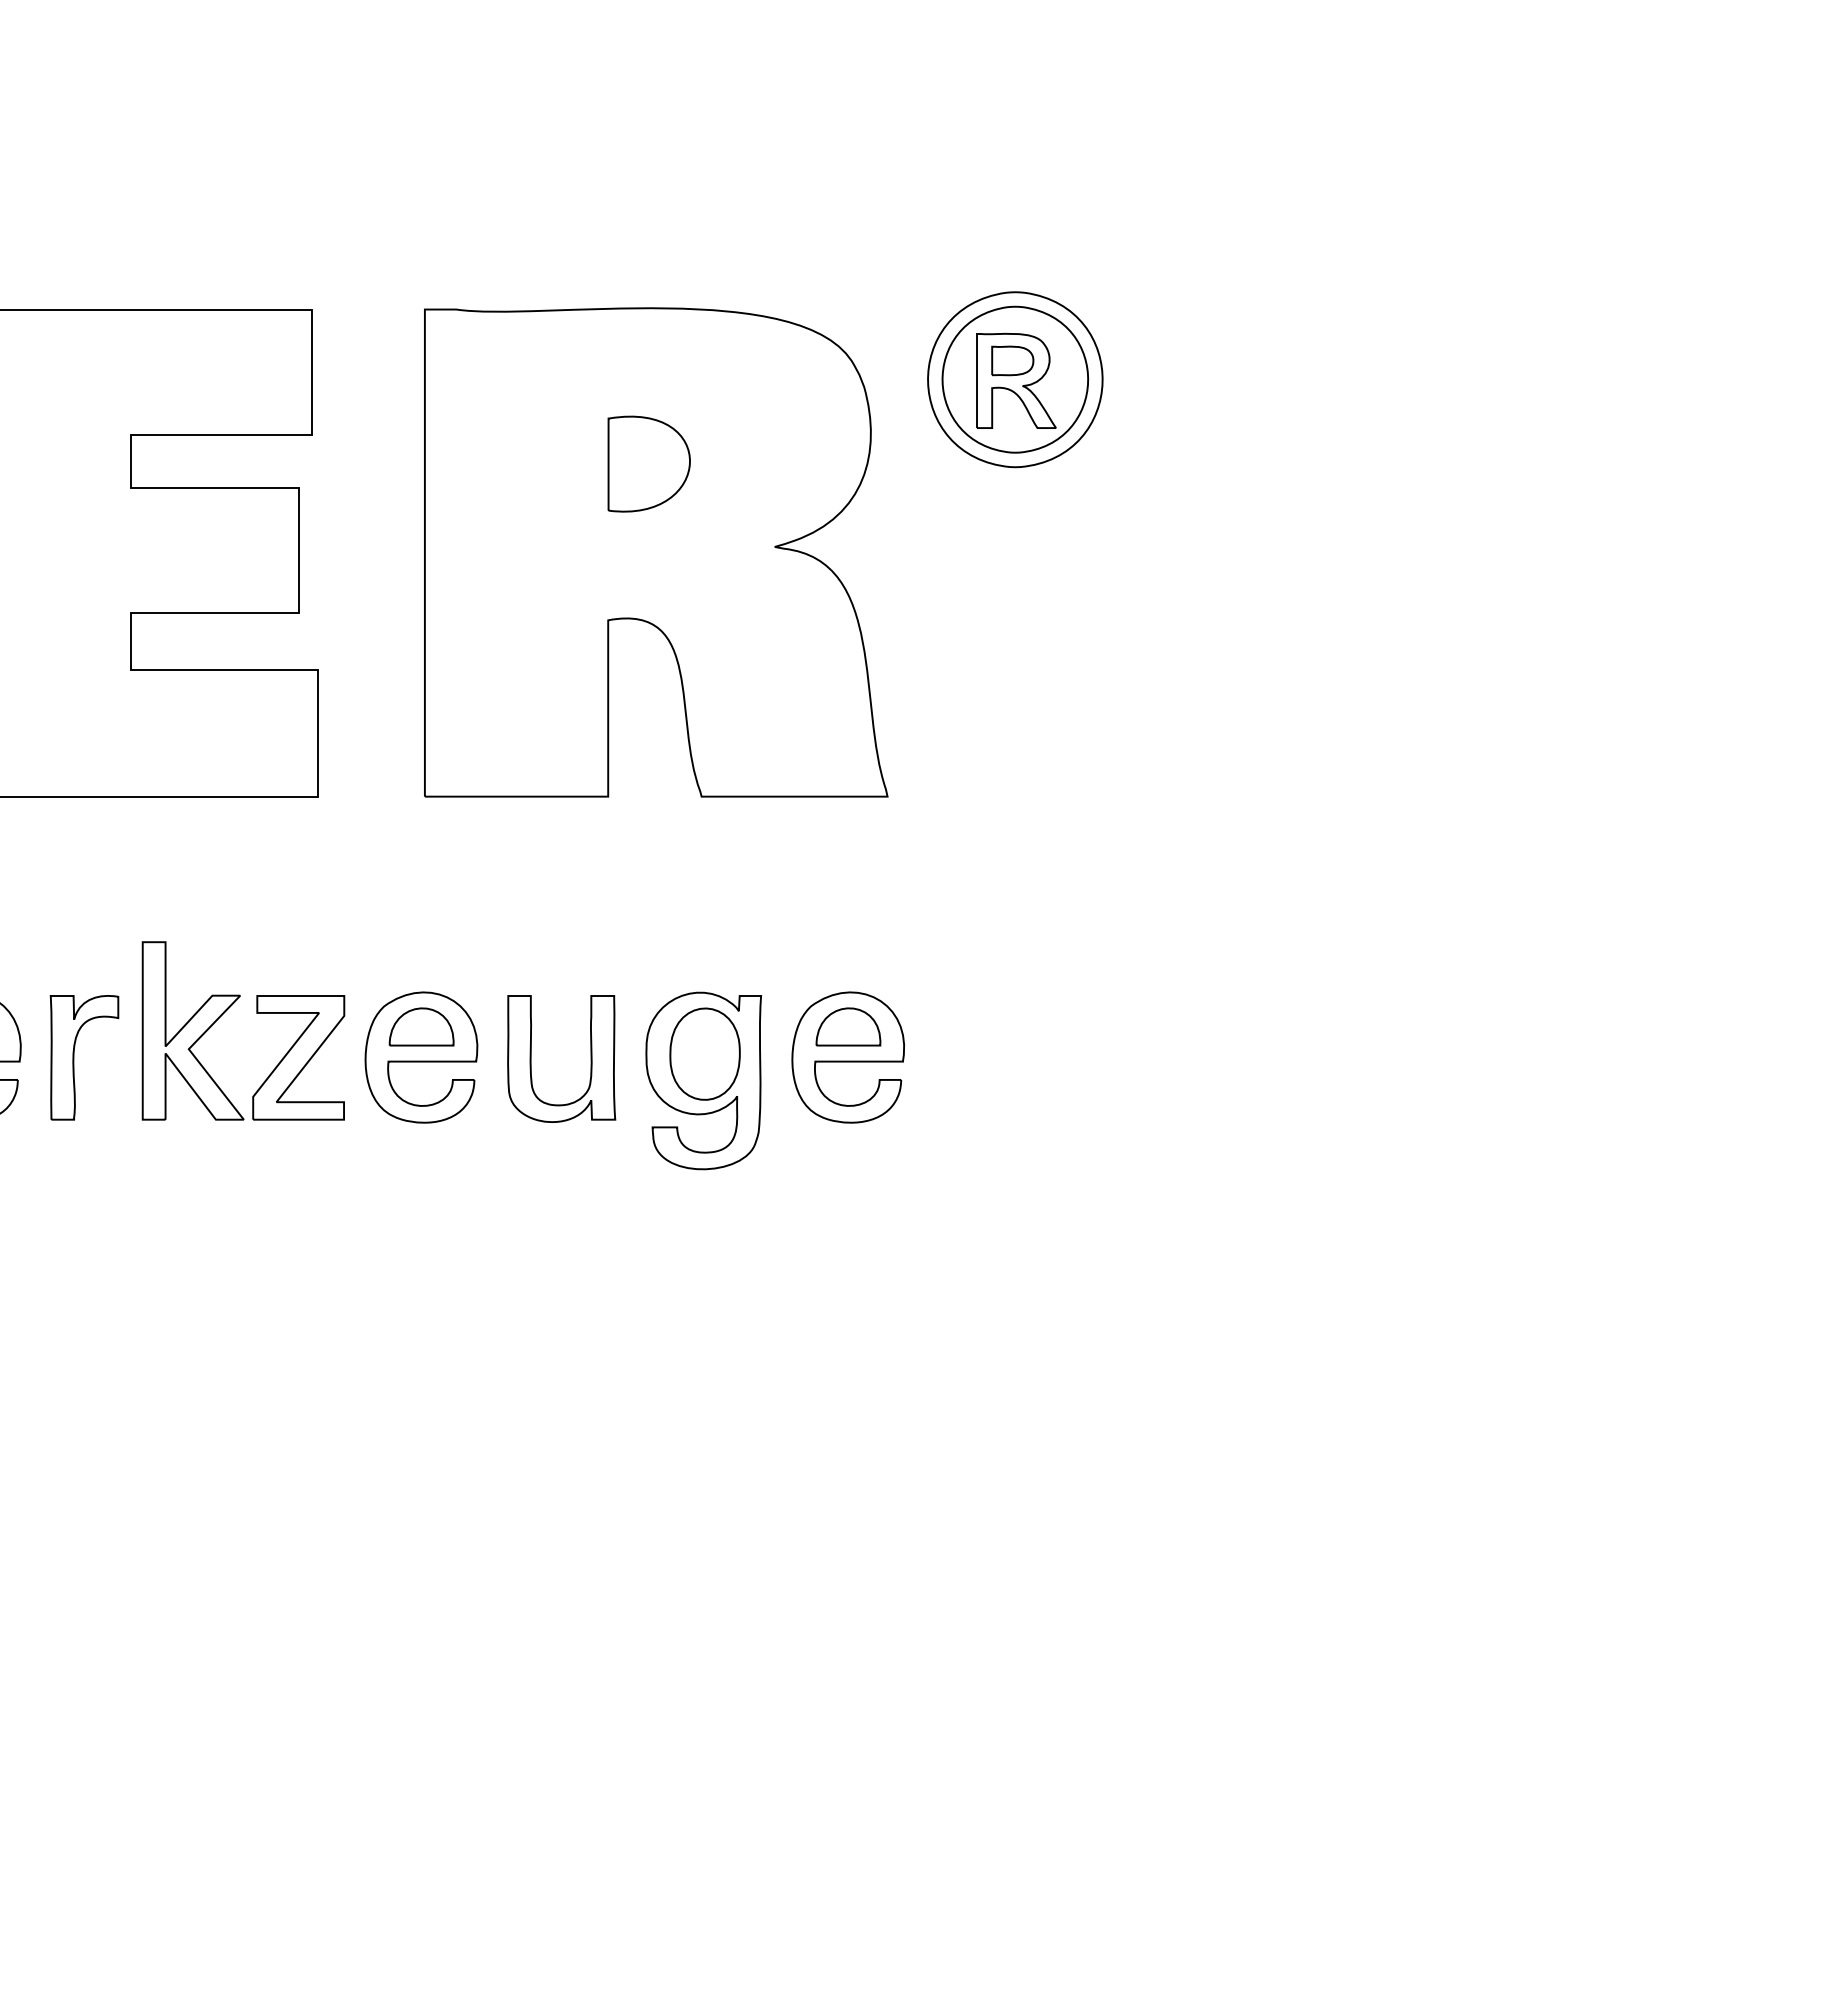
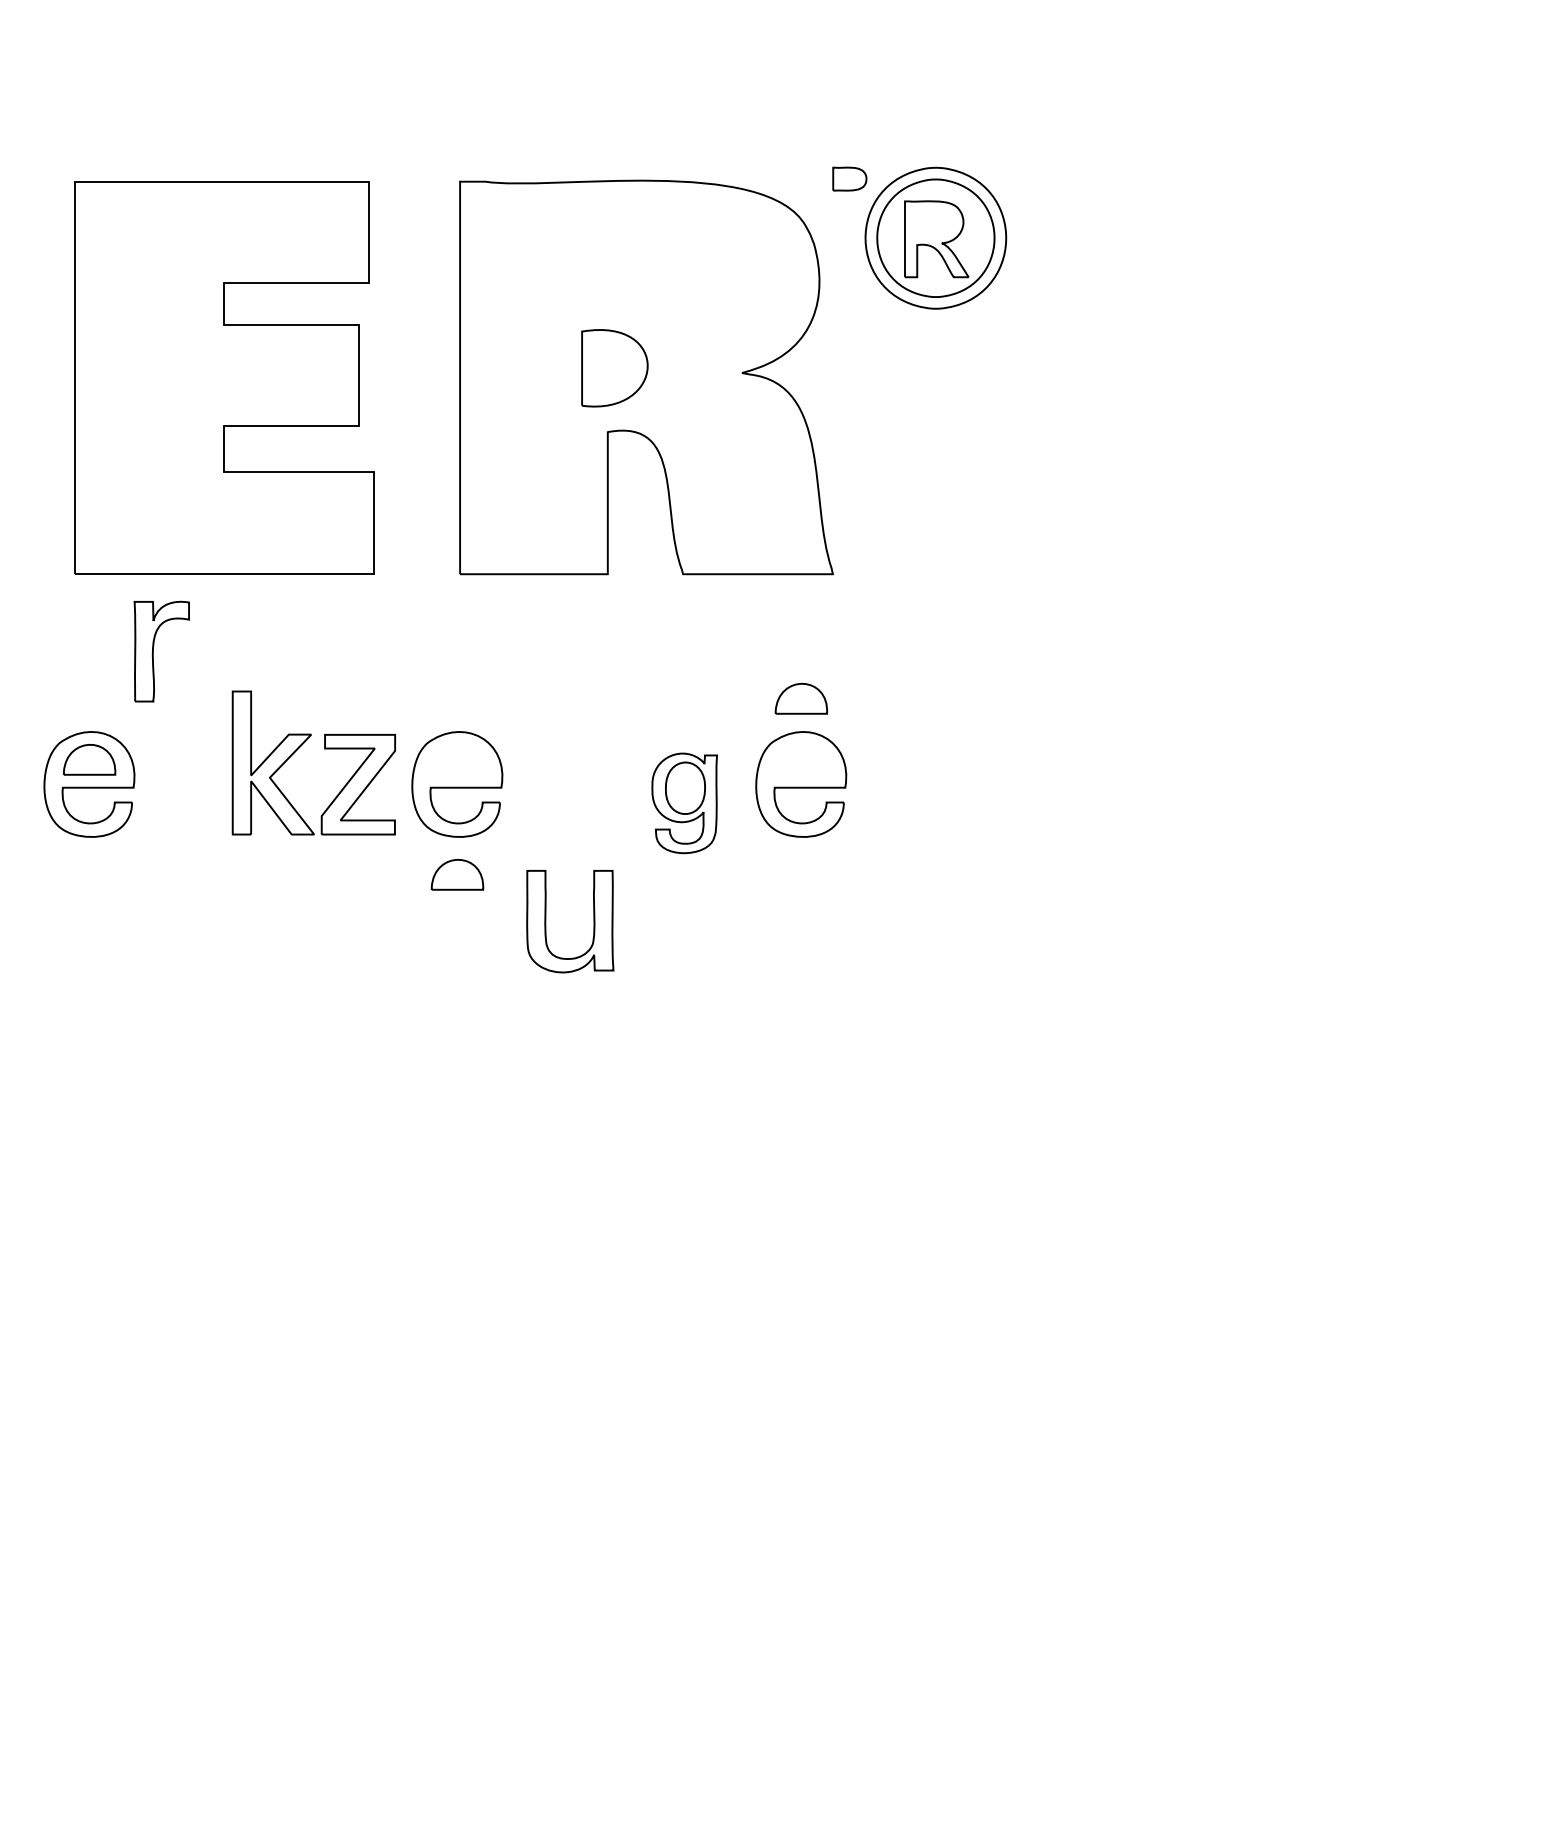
part: (1012, 360) -> (849, 178), moved
part: (648, 464) -> (614, 368), moved
part: (421, 1026) -> (457, 874), moved
part: (848, 1026) -> (801, 698), moved
part: (74, 1057) -> (153, 651), moved
part: (590, 1058) -> (593, 921), moved
part: (703, 1081) -> (684, 803), size x0.7

